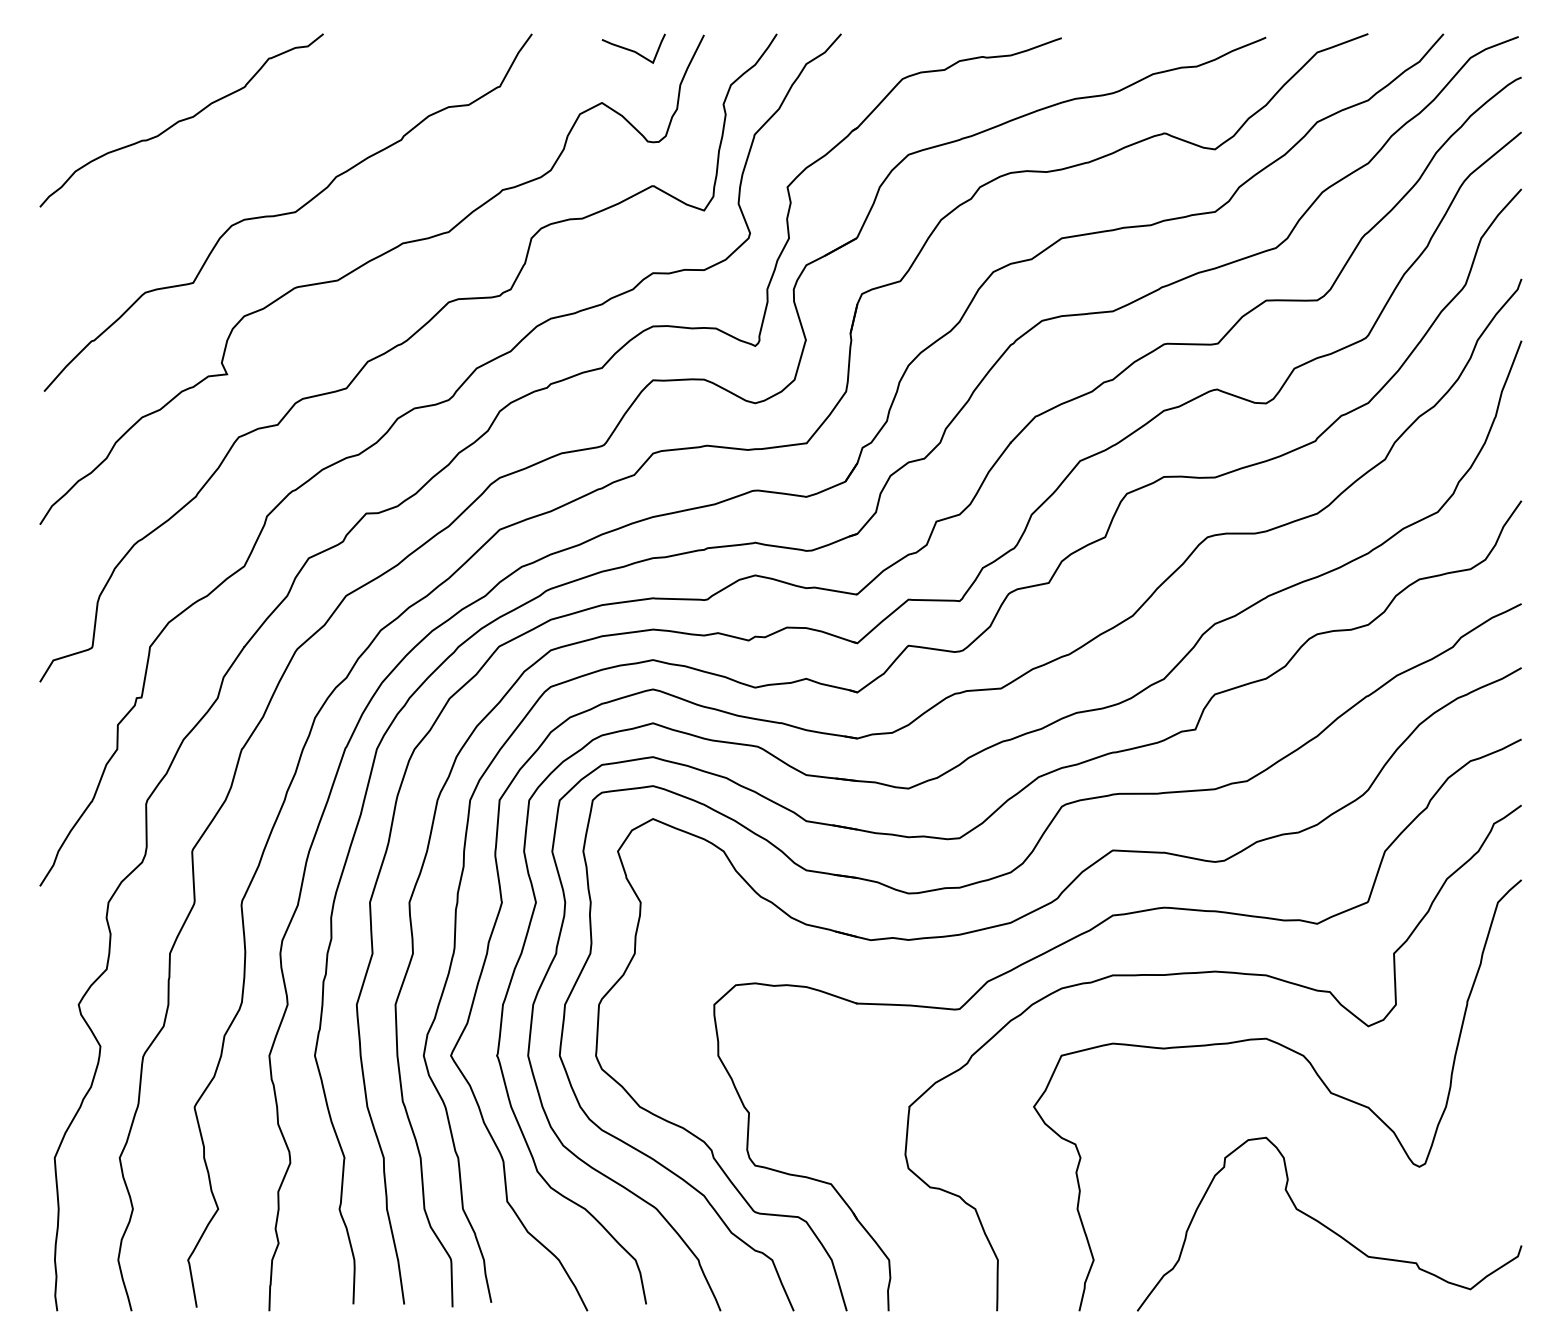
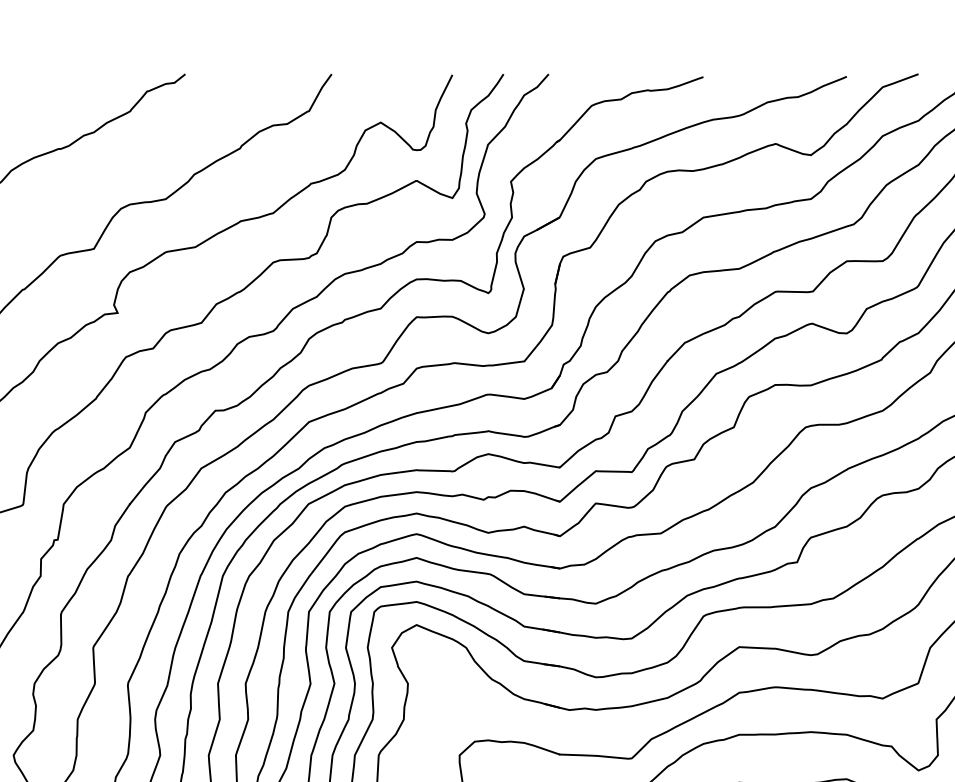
curve: (633, 50) -> (402, 85), removed

